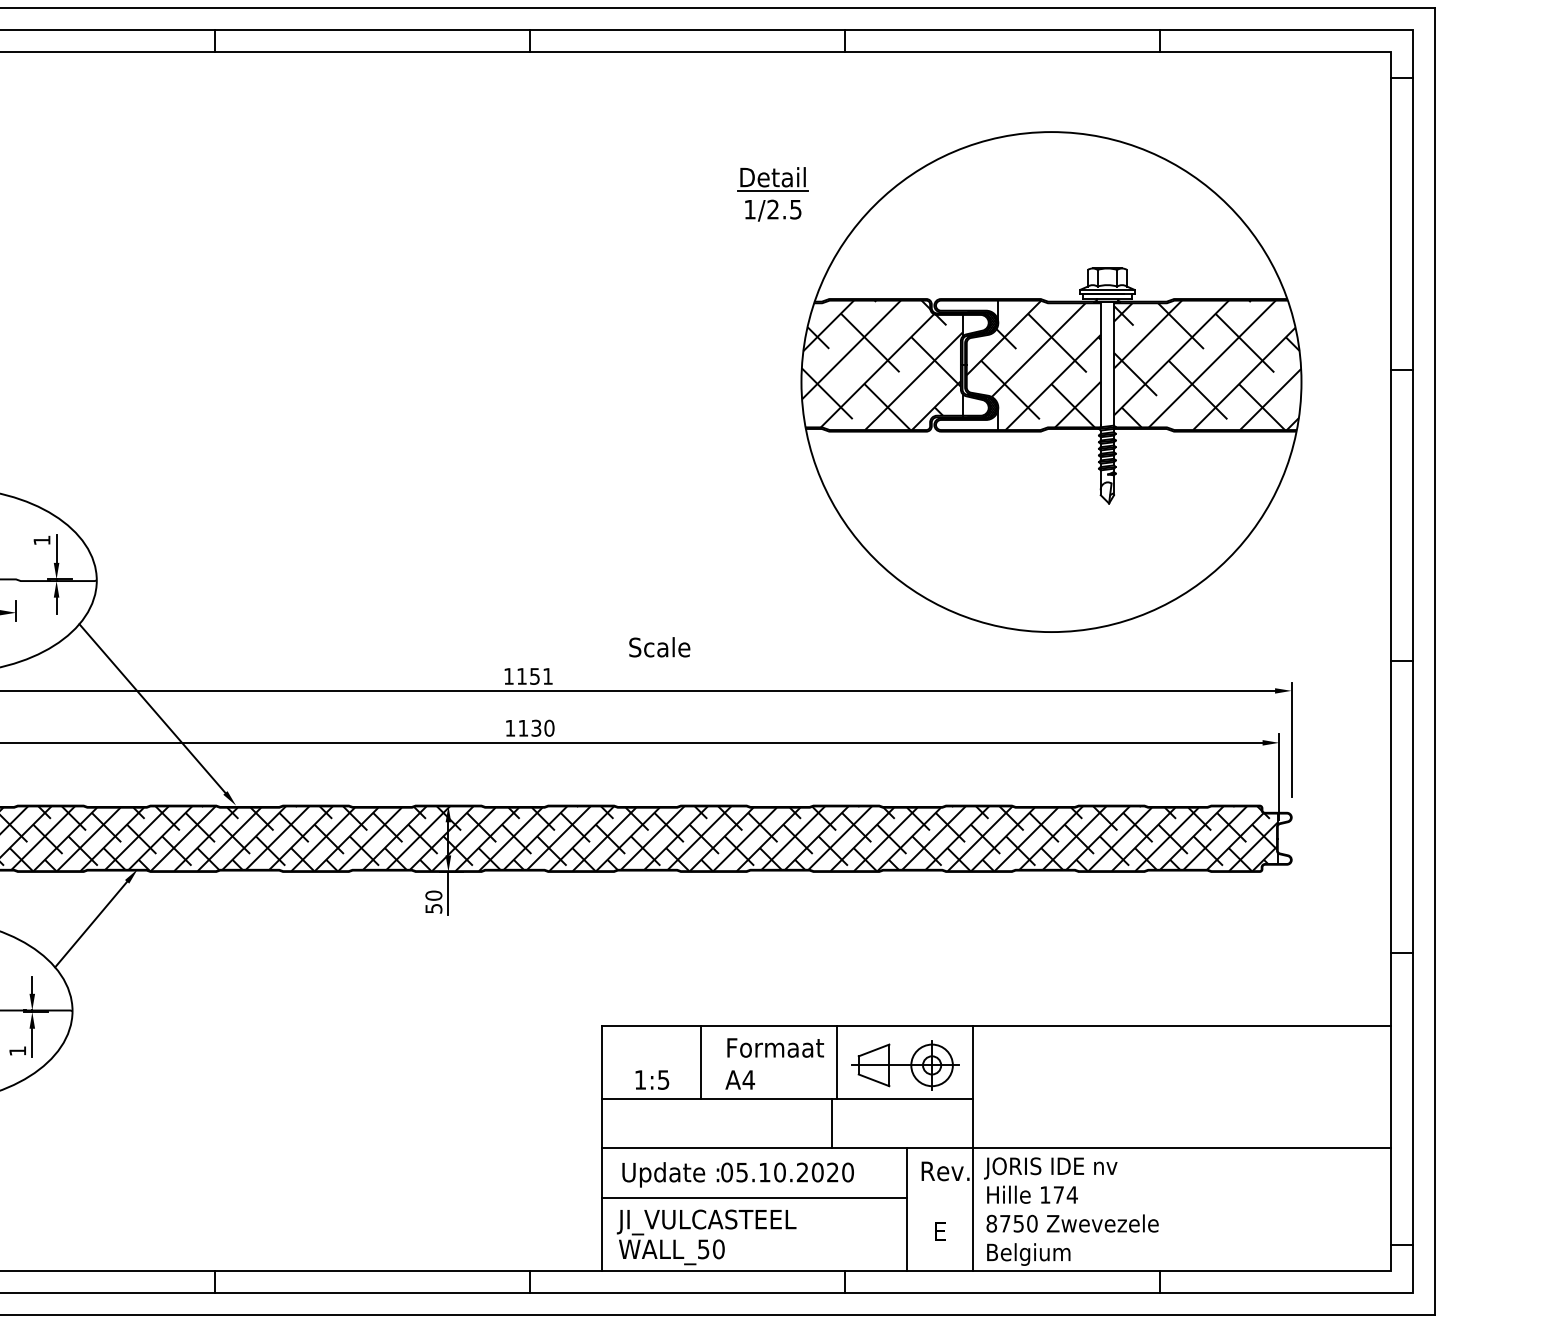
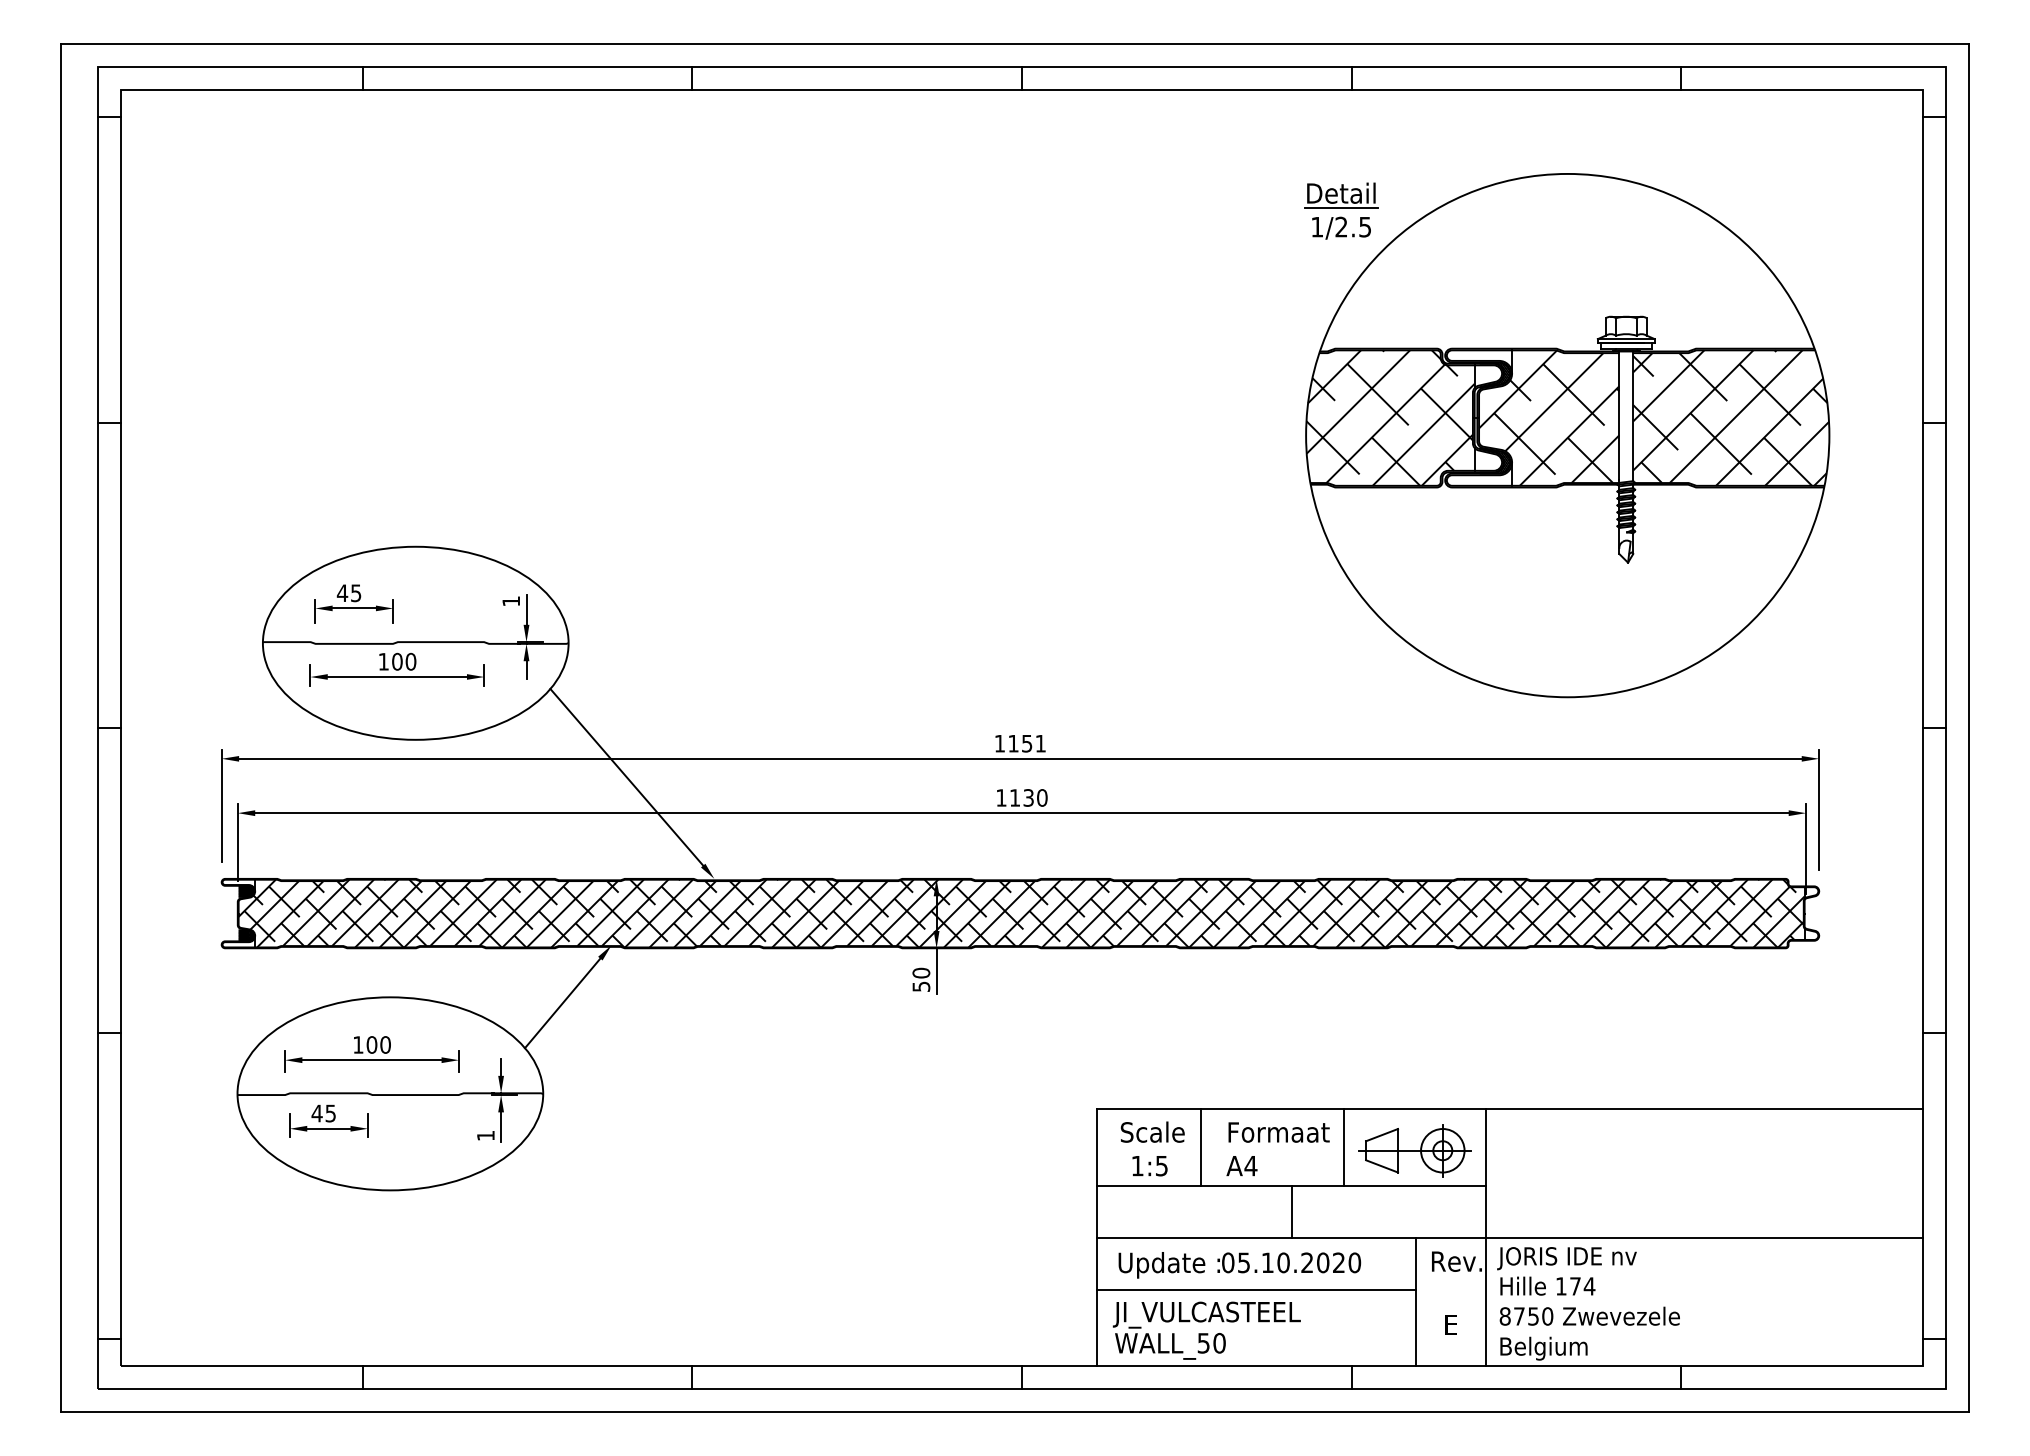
part: (773, 193) -> (1341, 210), moved
text: (659, 646) -> (1152, 1131), moved
line: (831, 1123) -> (1291, 1211), moved

